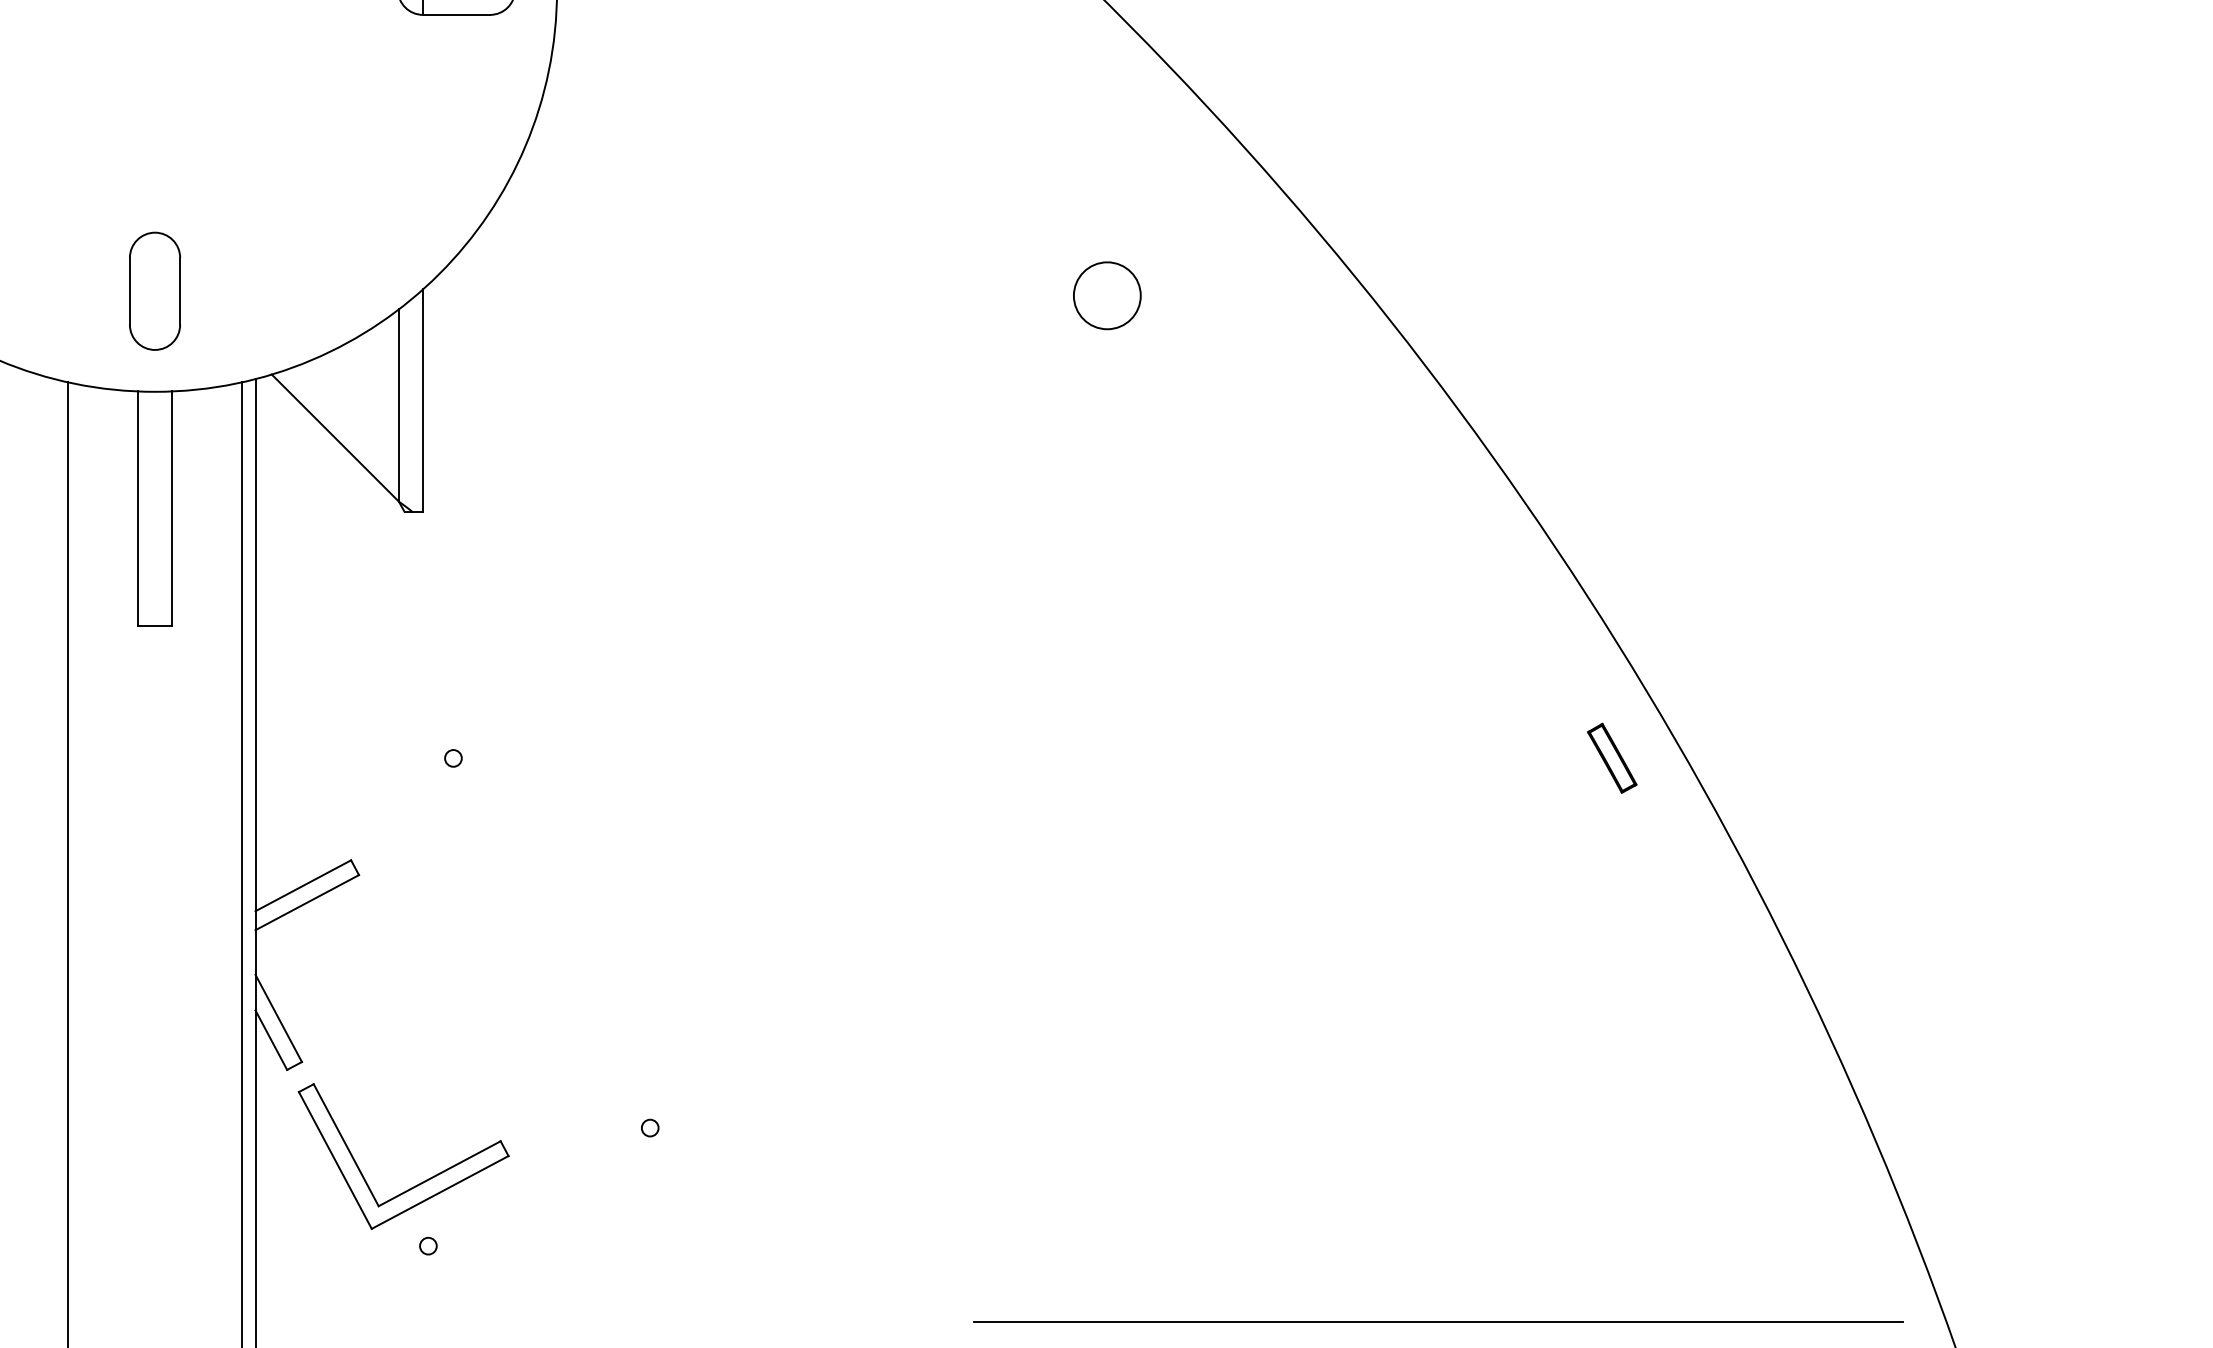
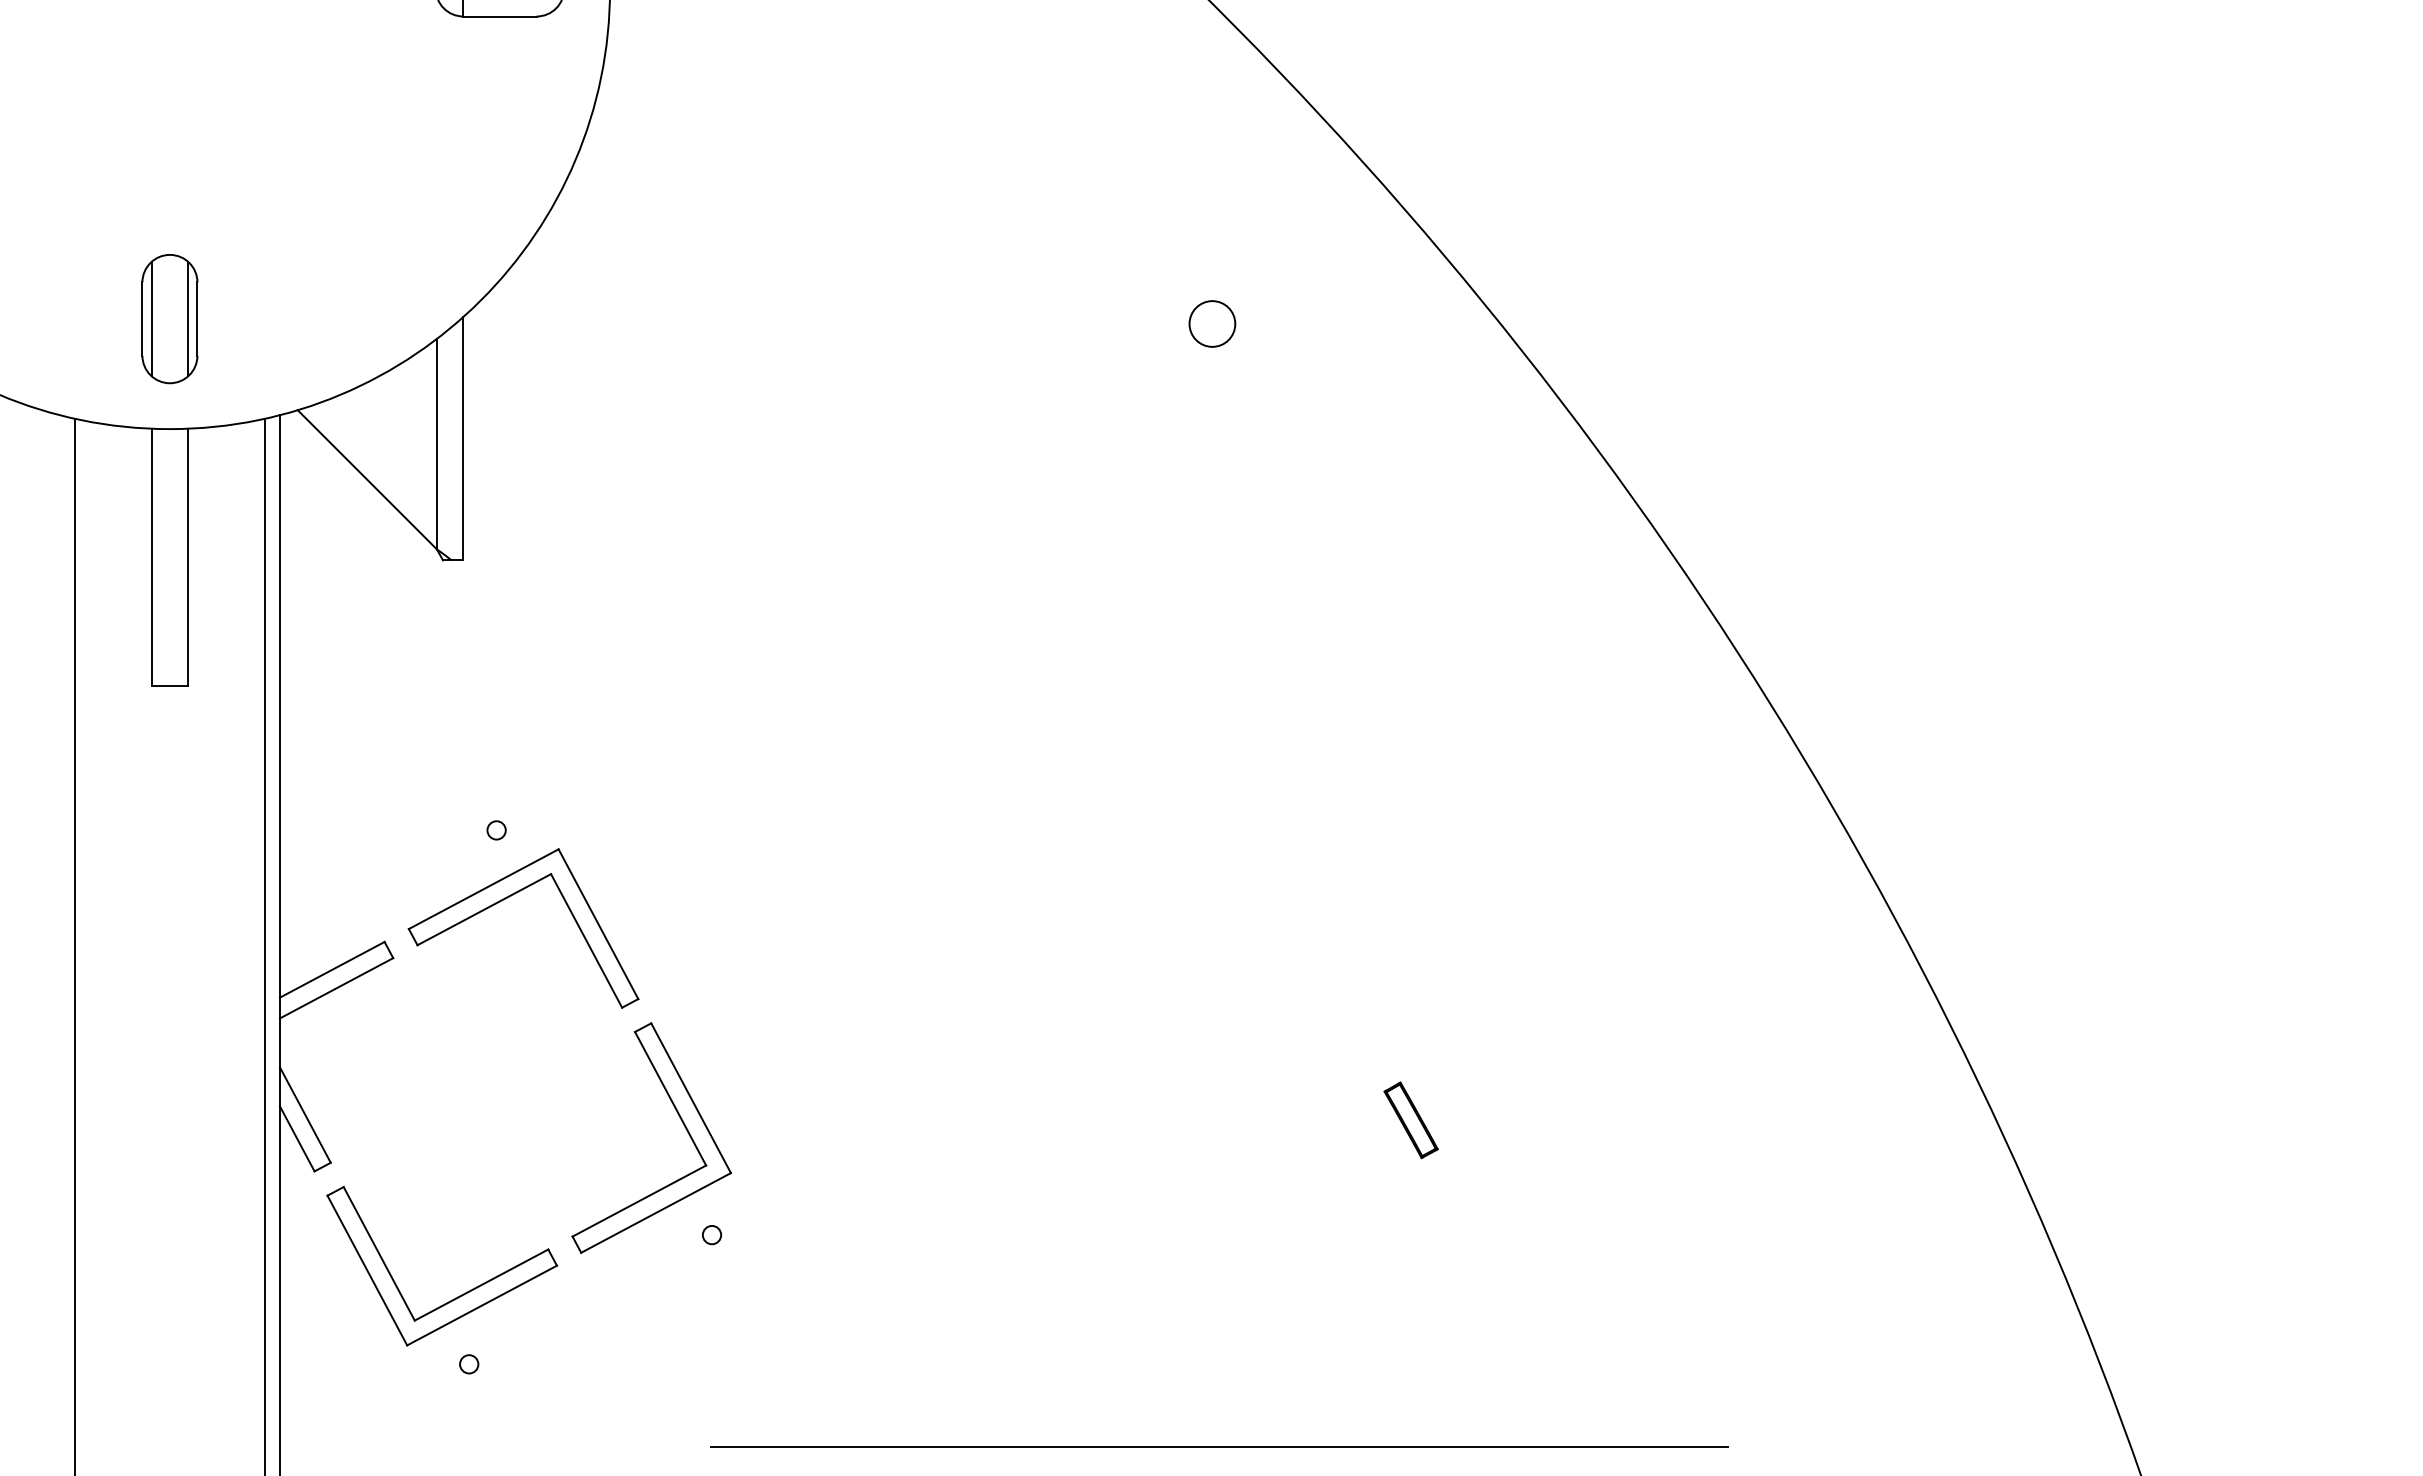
line: (138, 290) -> (151, 318), added
line: (171, 290) -> (188, 318), added
circle: (1107, 295) -> (1212, 323), size x0.62
part: (1611, 758) -> (1410, 1120), moved
part: (463, 820) -> (507, 898), added
part: (622, 1024) -> (681, 1121), added
line: (1438, 1321) -> (1219, 1446), moved

